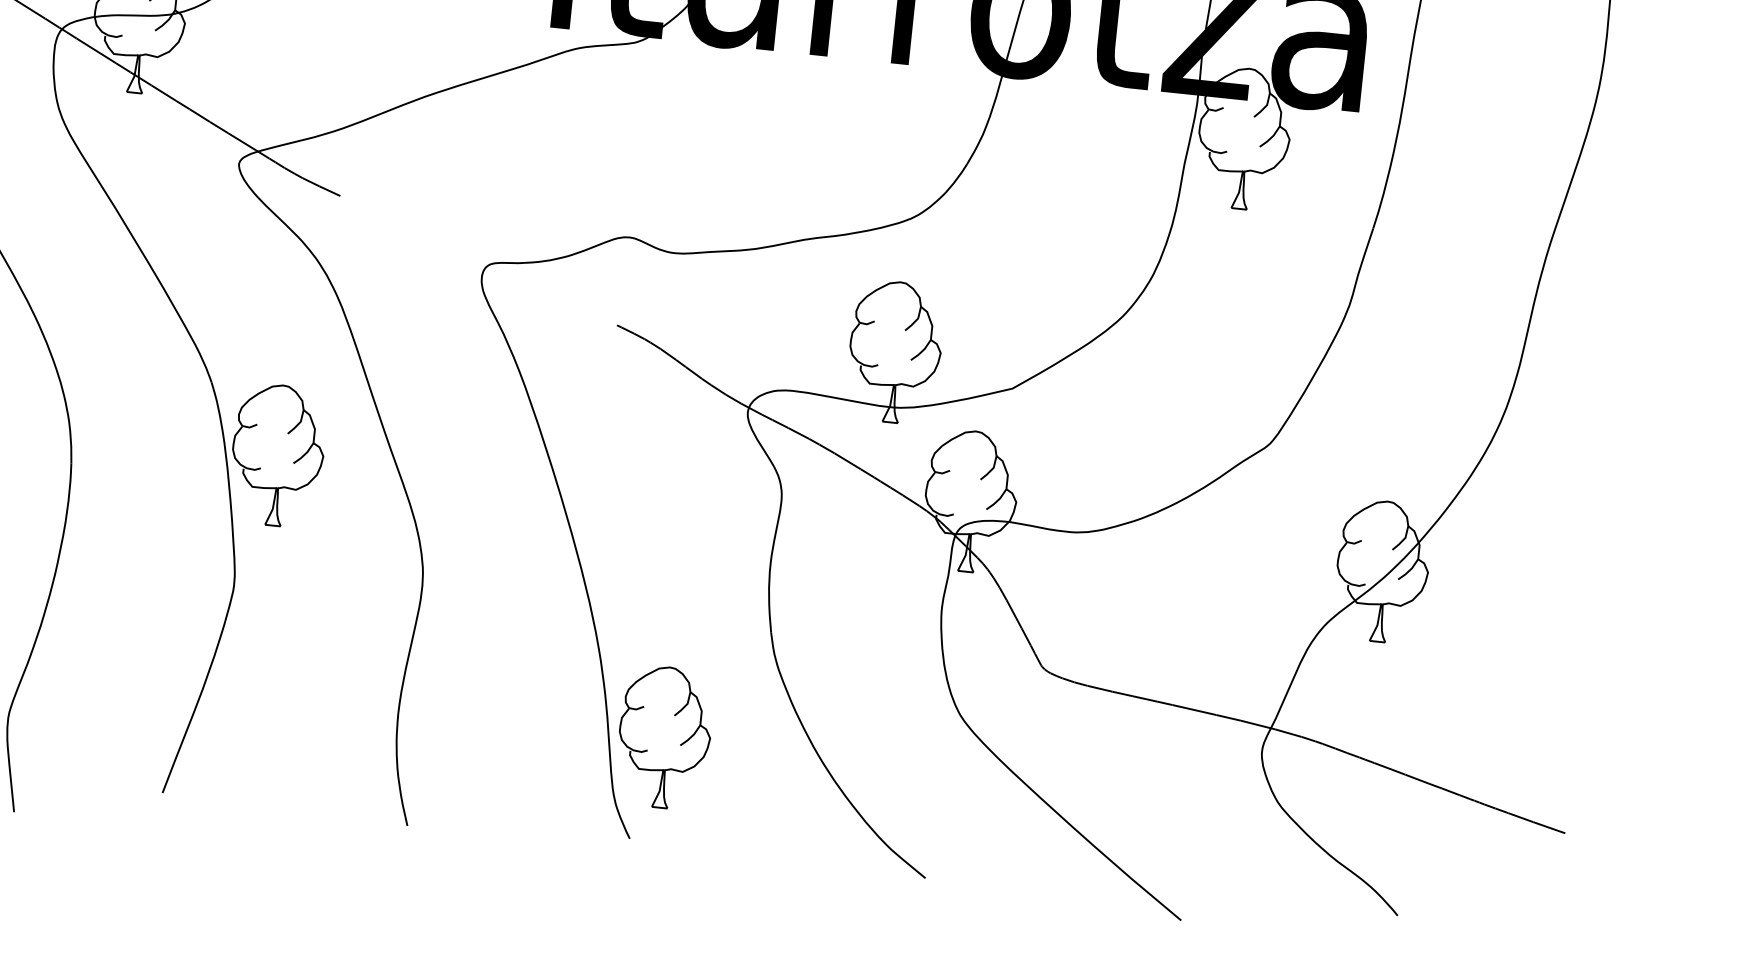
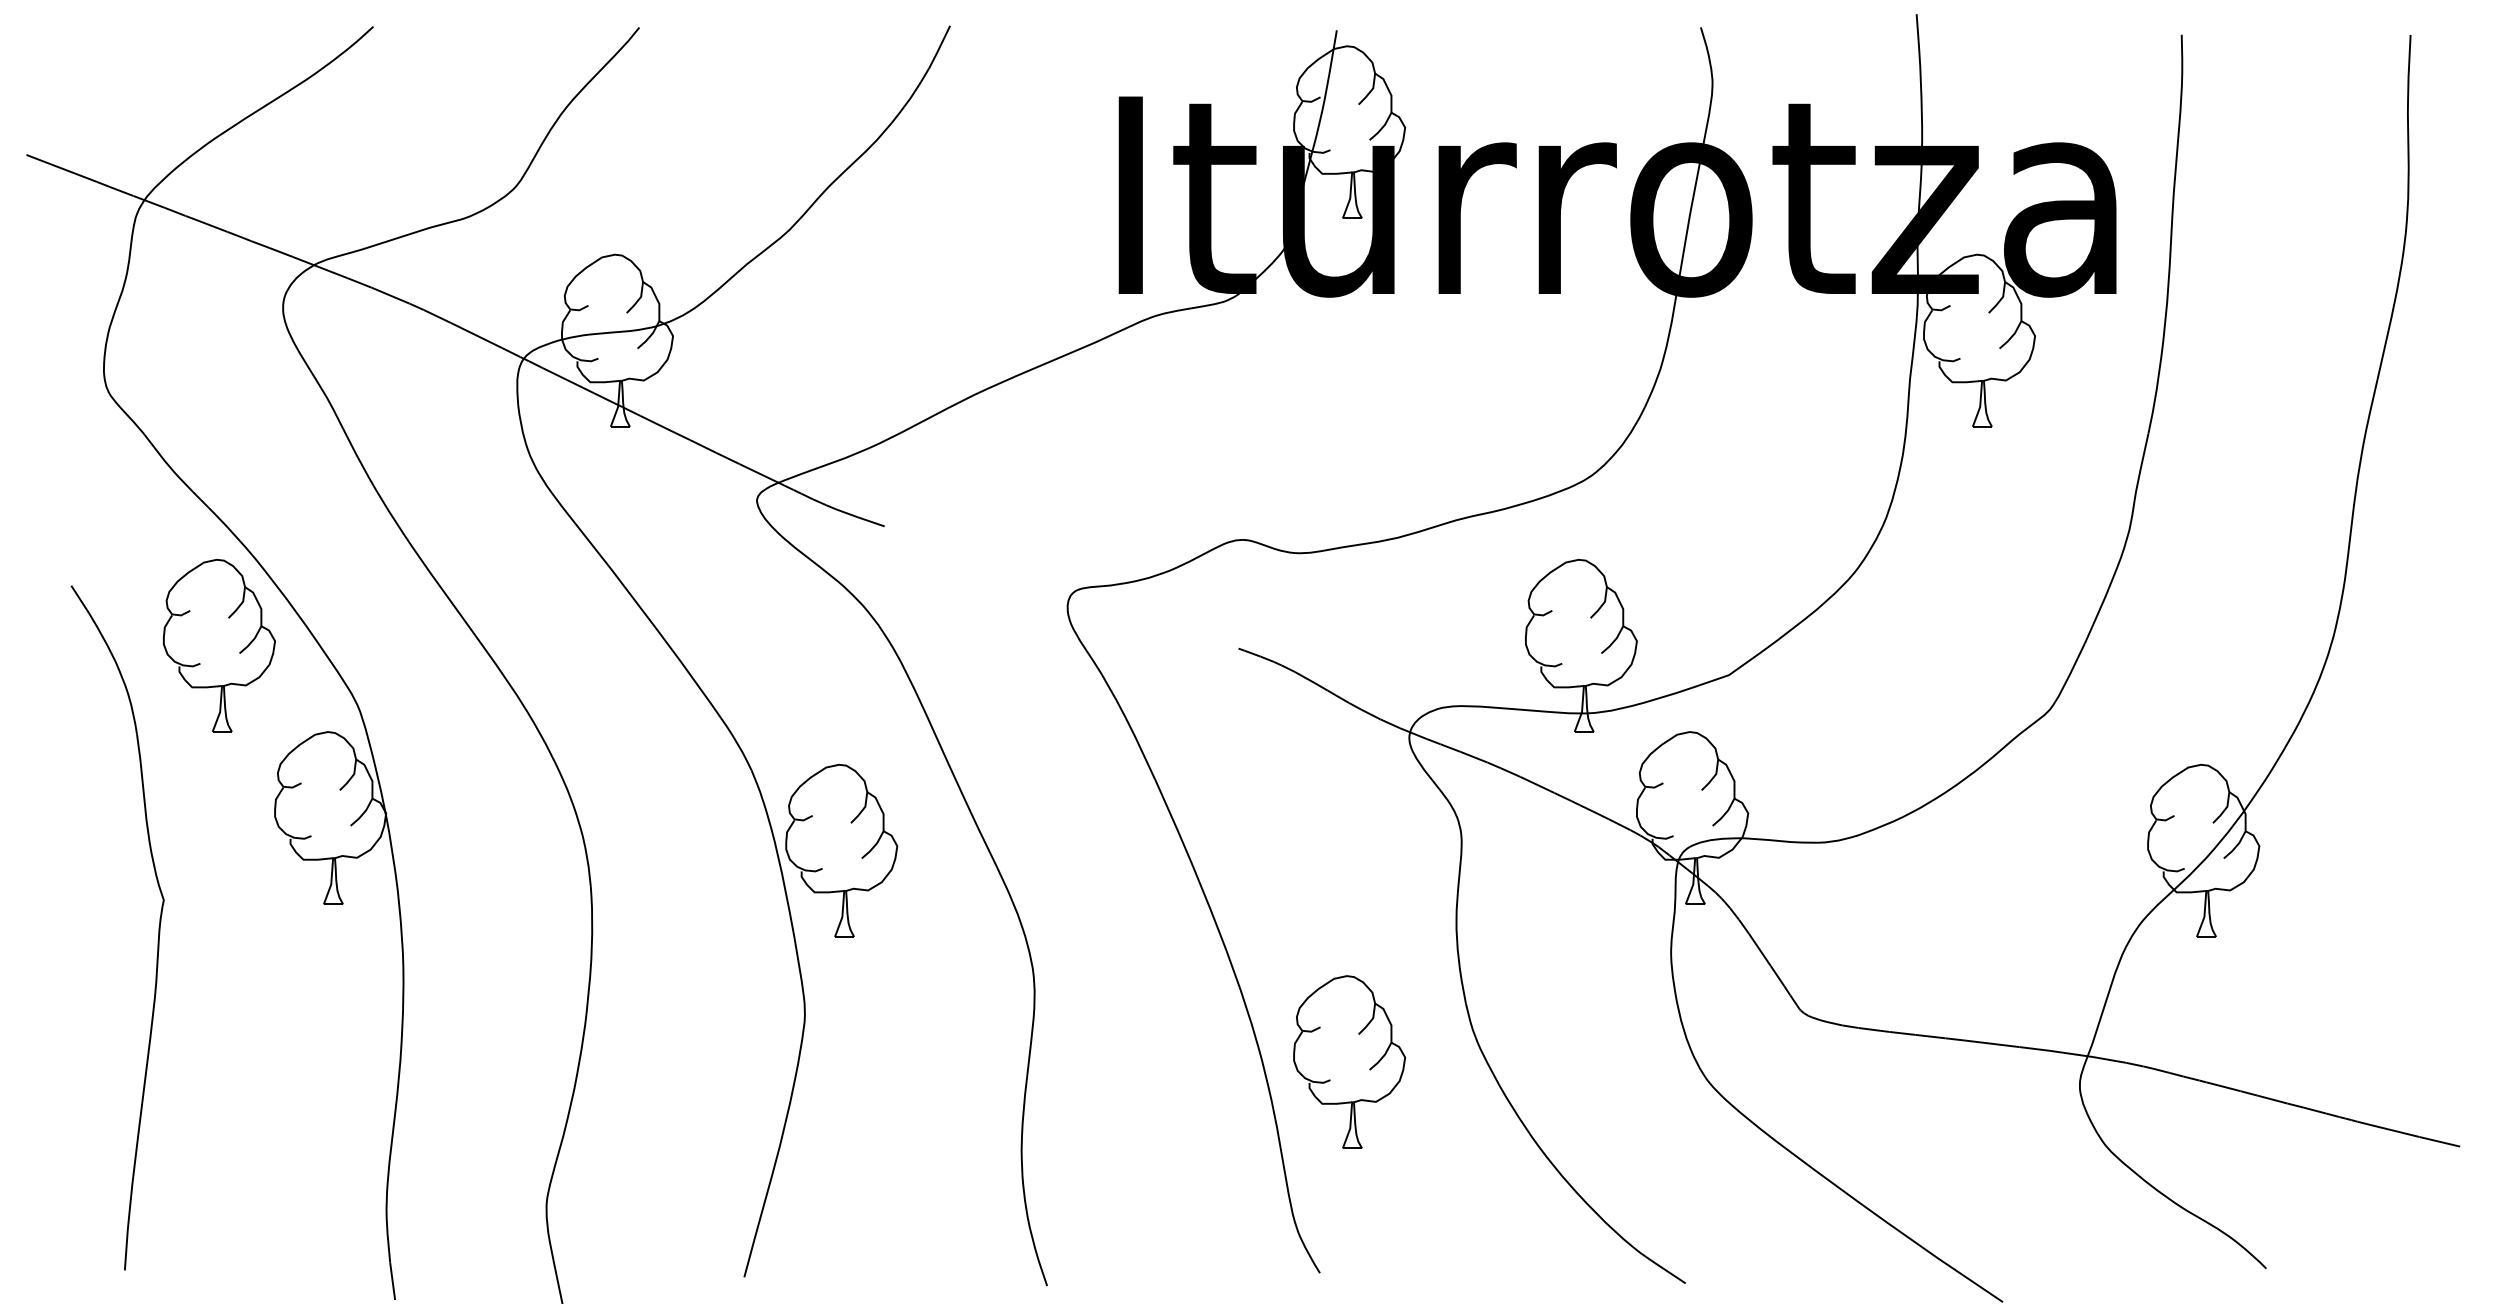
part: (664, 736) -> (1349, 1061), moved

